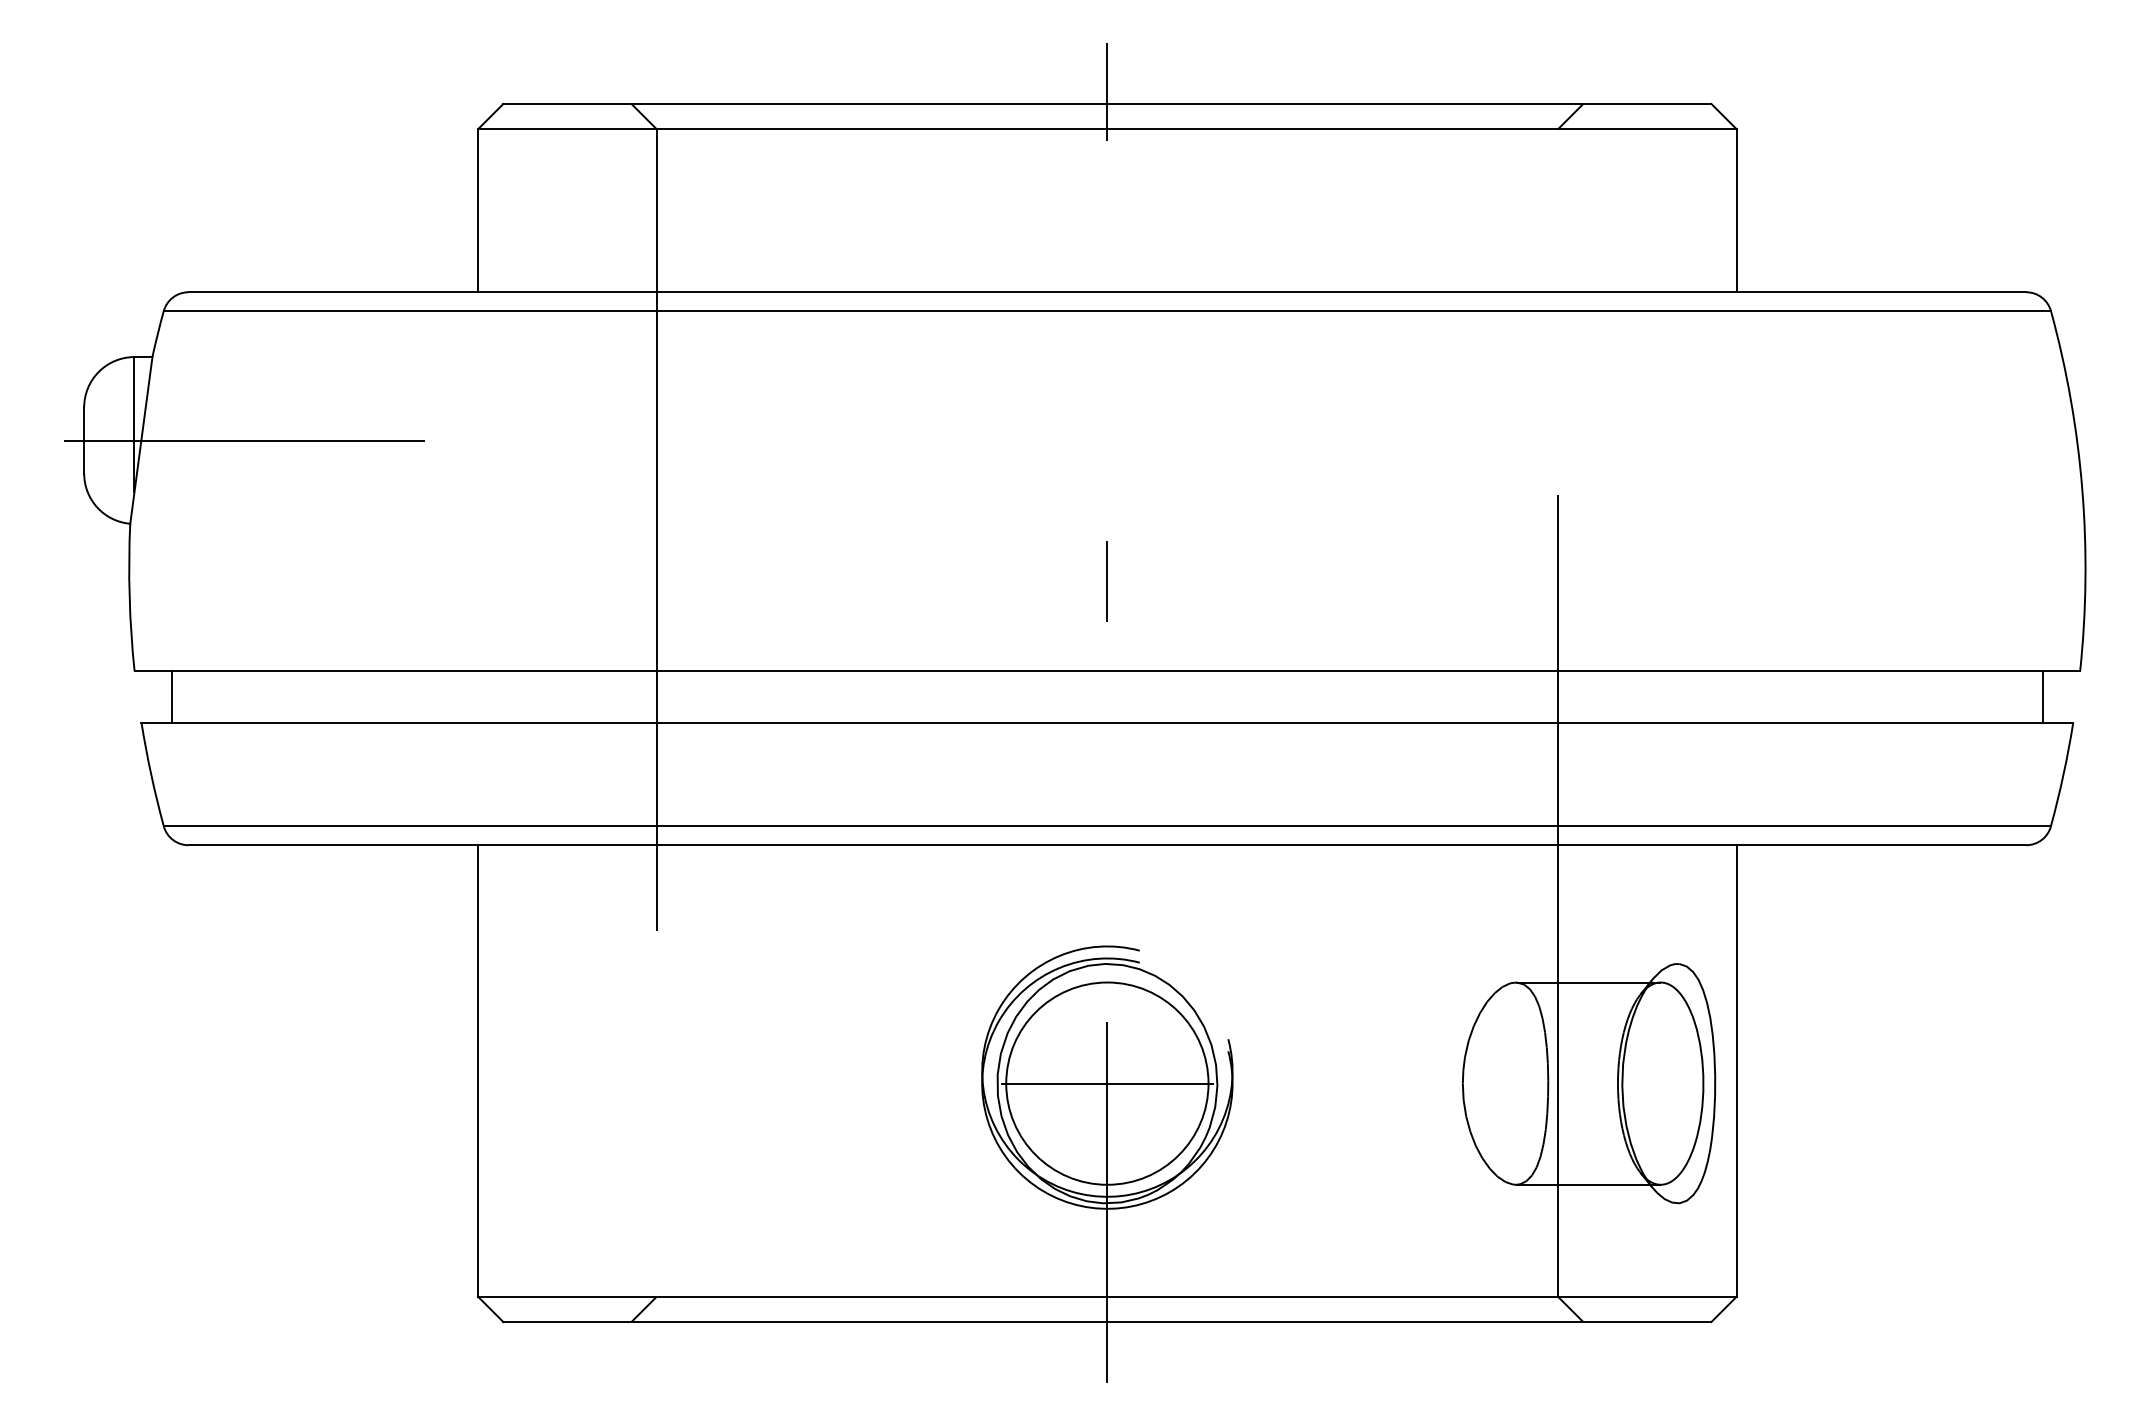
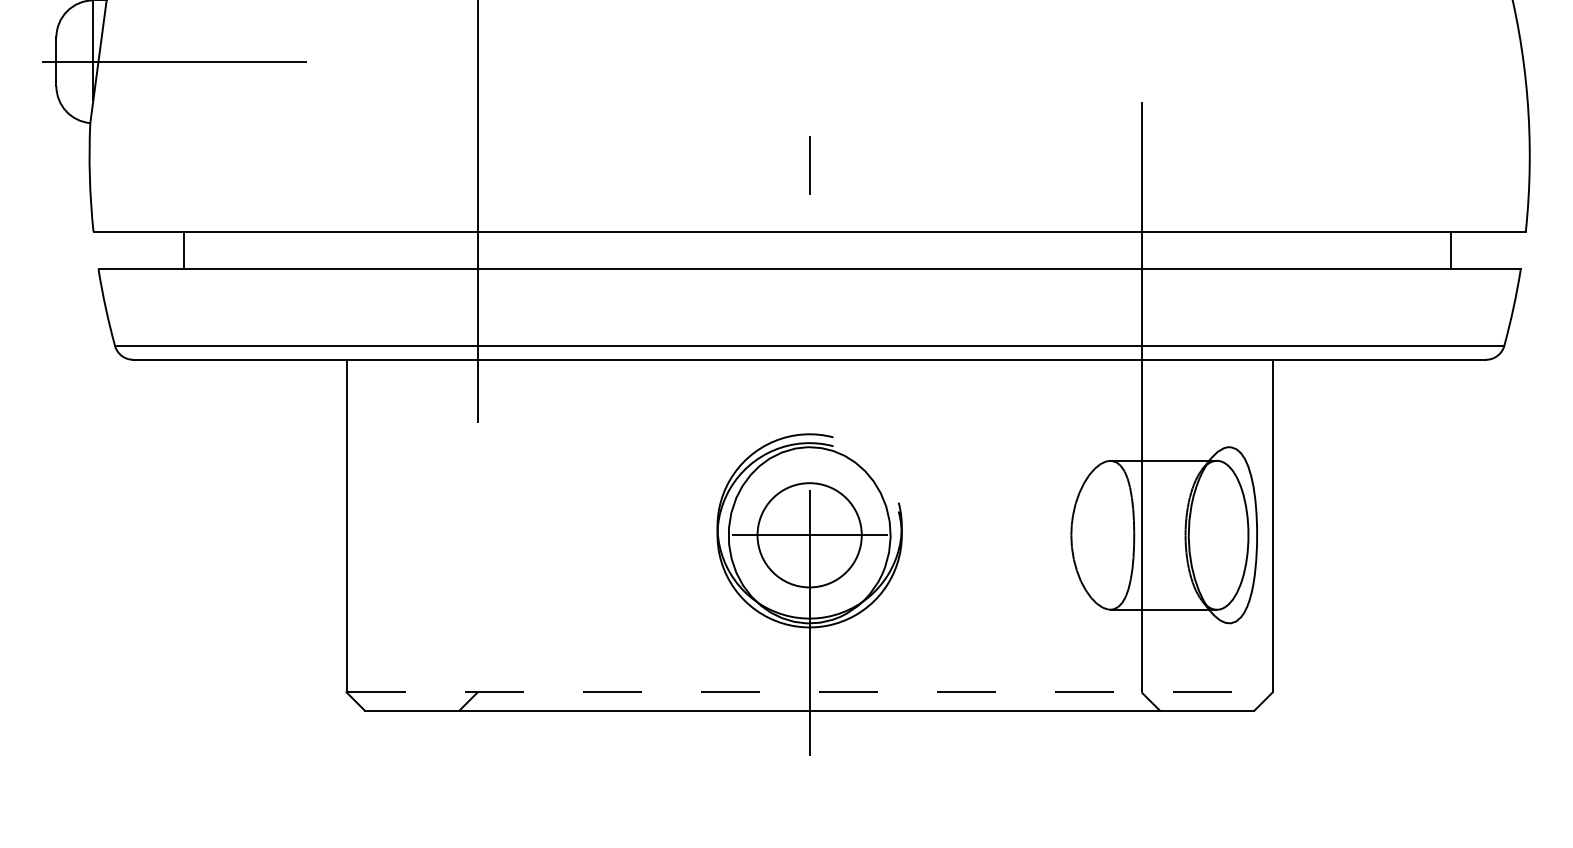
line: (172, 696) -> (183, 250), moved
line: (2042, 696) -> (1450, 250), moved
circle: (1107, 1083) -> (809, 535), size x0.7
line: (1107, 1296) -> (809, 691), solid -> dashed

